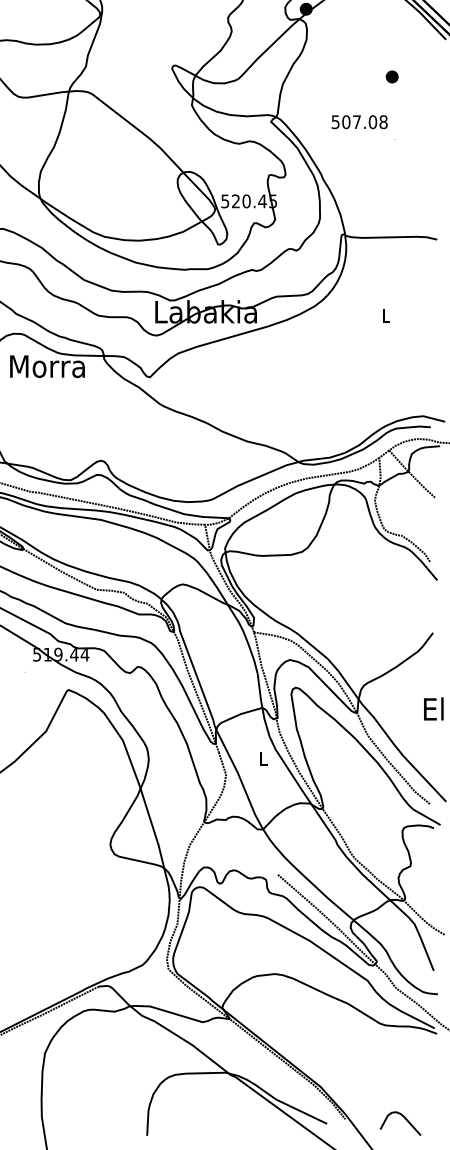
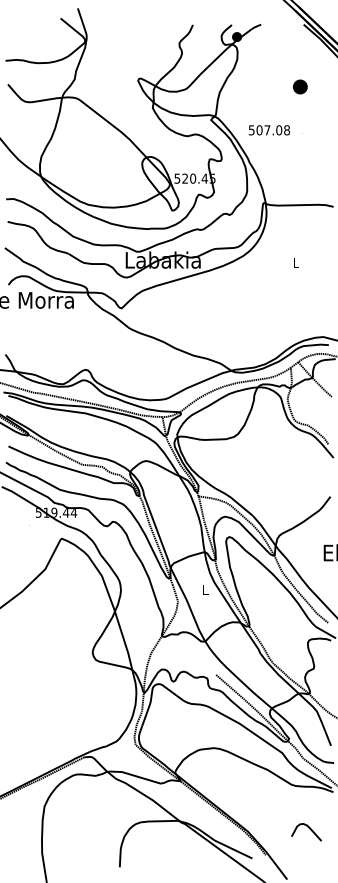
part: (392, 76) -> (300, 86), size x1.6
text: (359, 122) -> (269, 130), moved
curve: (404, 1119) -> (309, 829), moved

